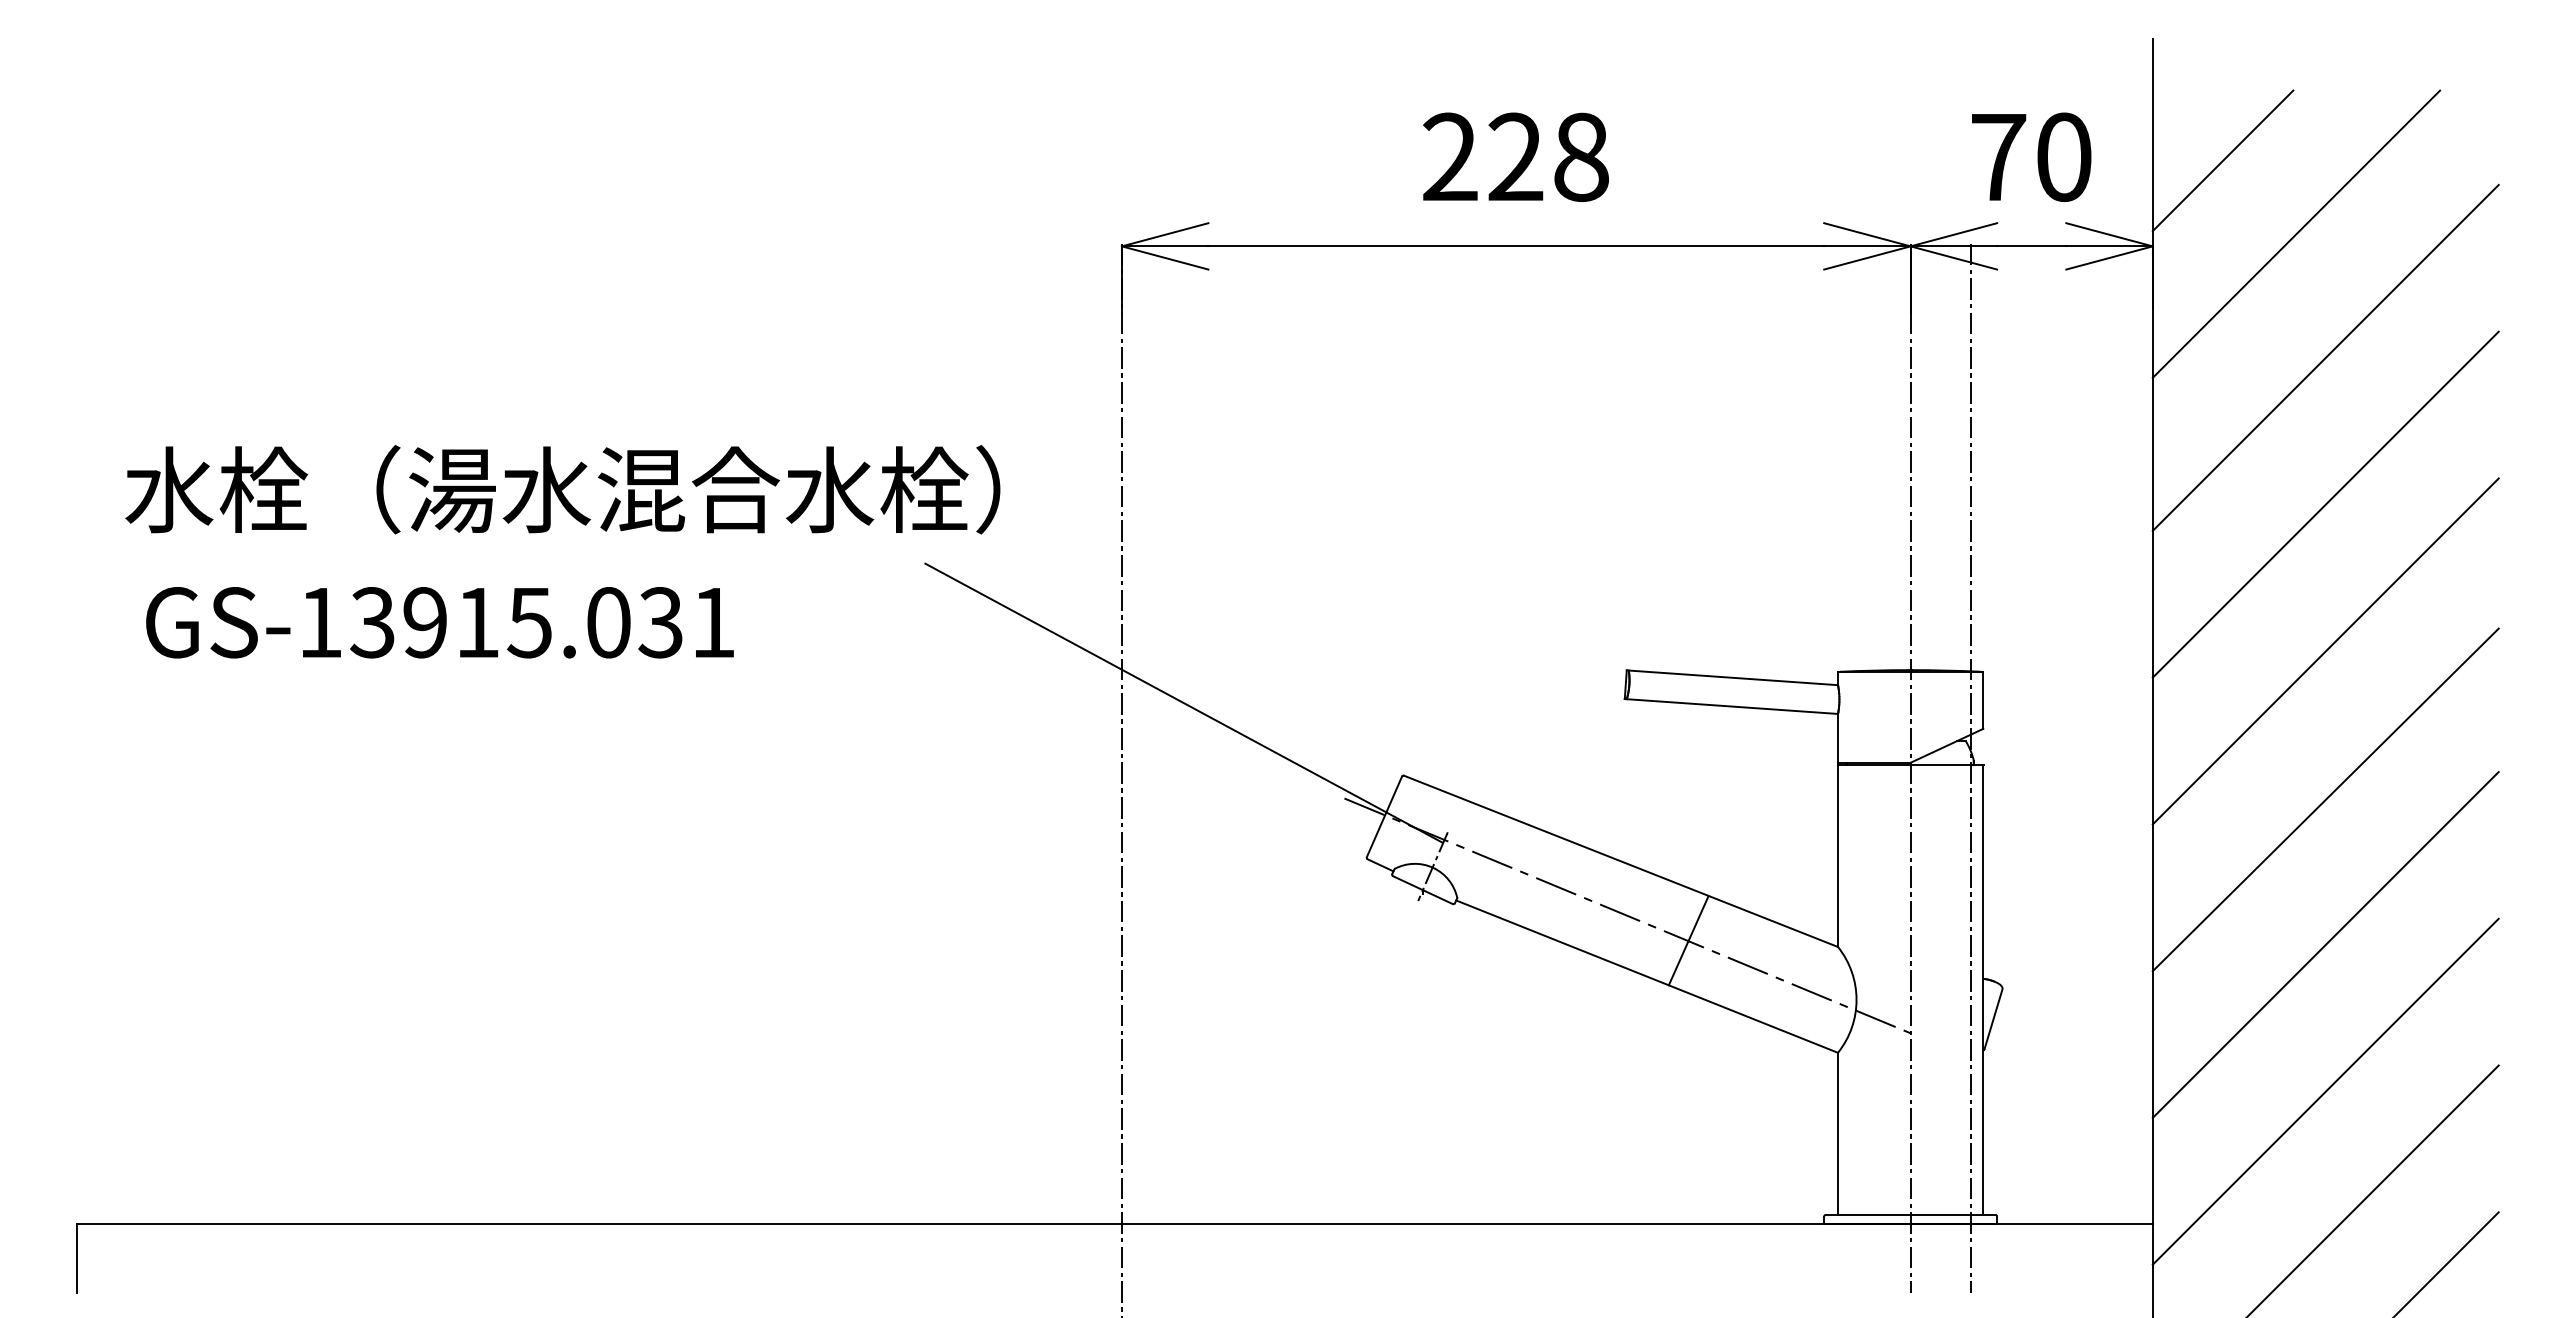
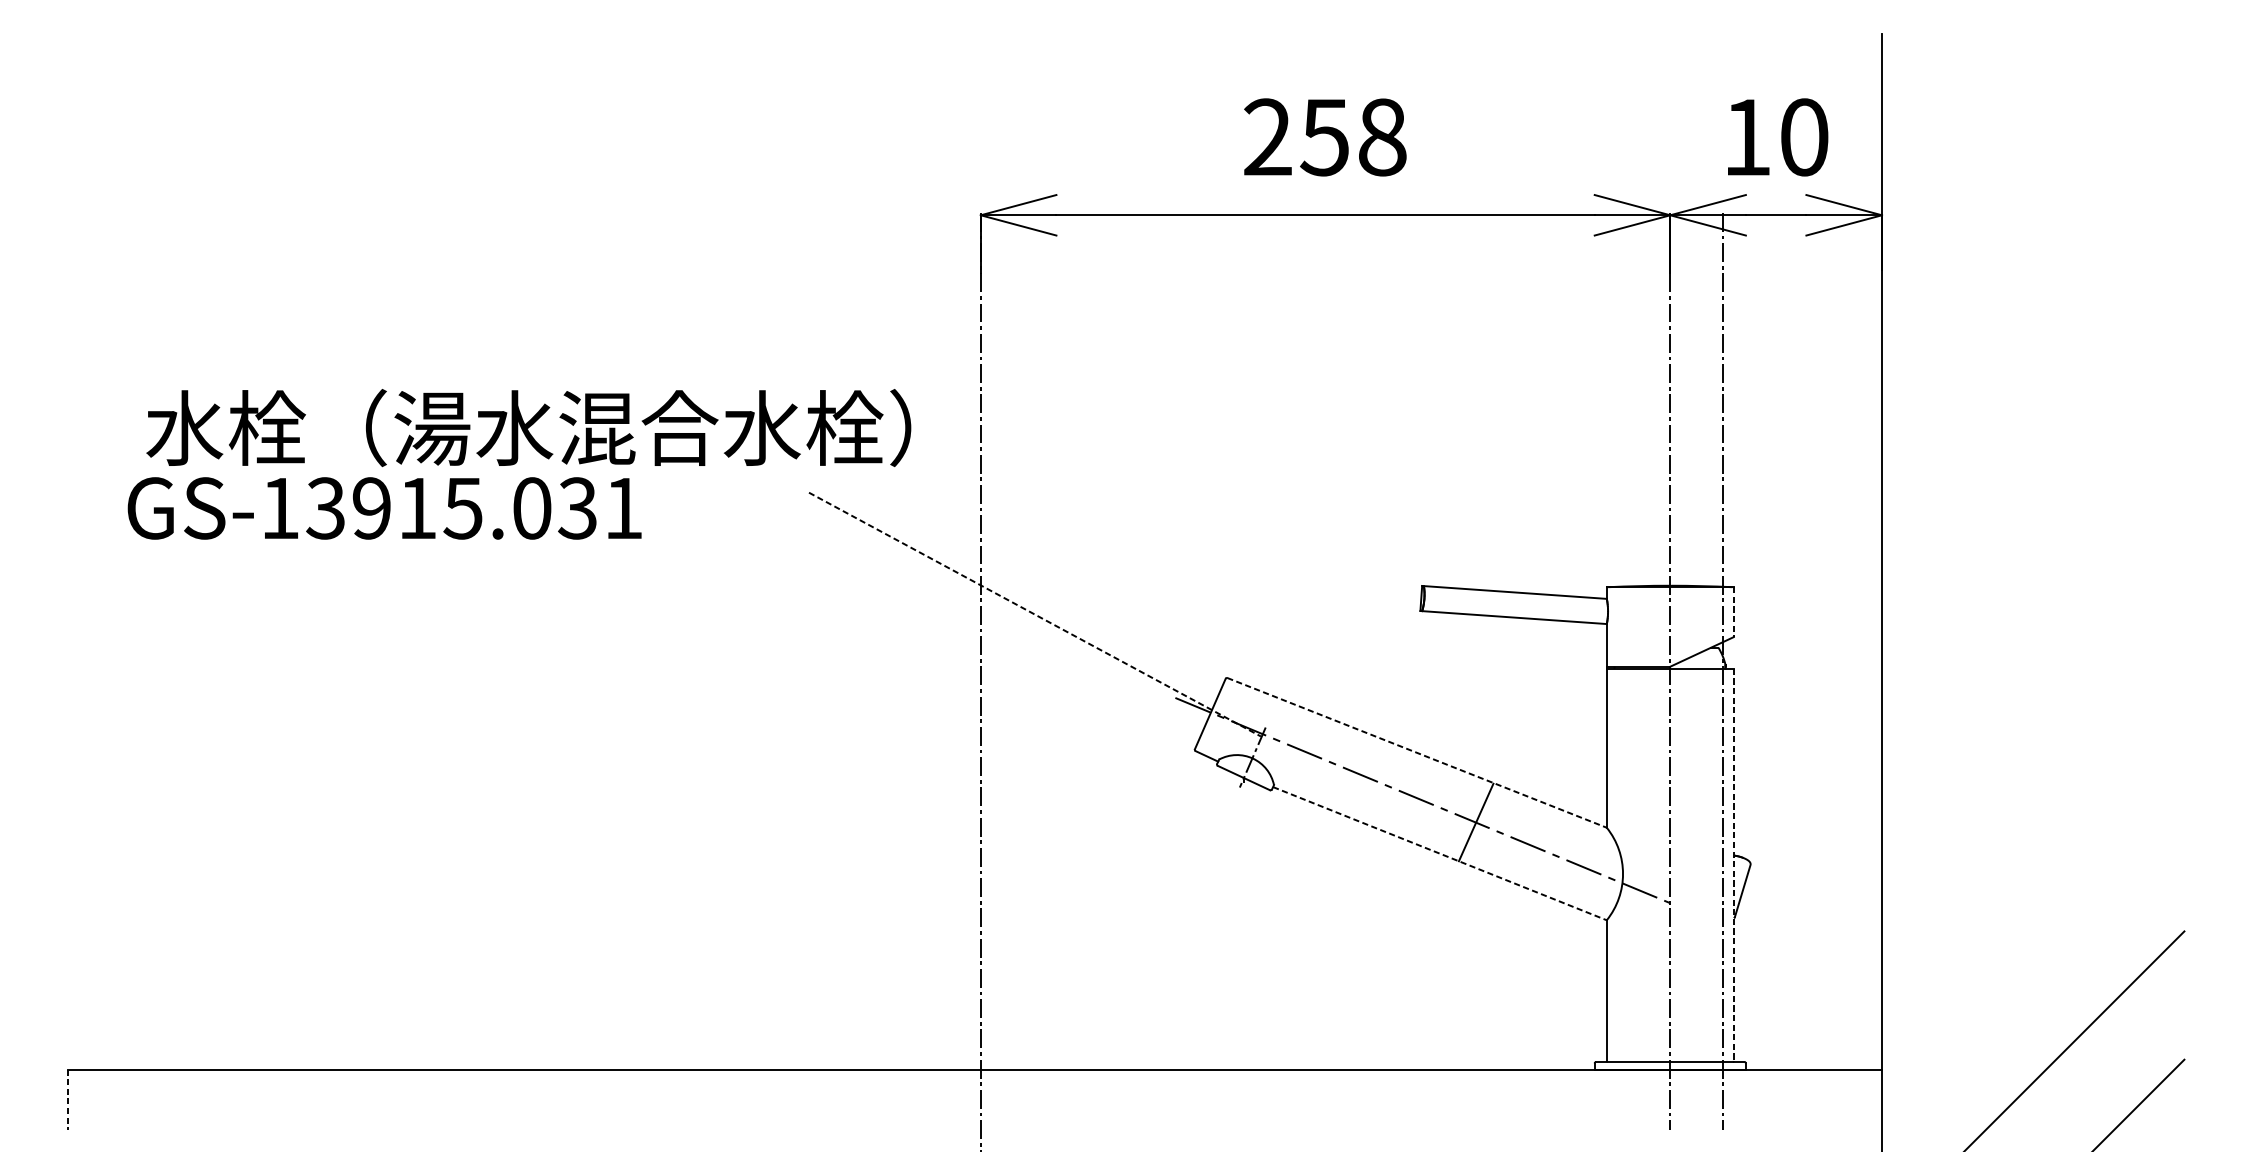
text: (1515, 157) -> (1324, 137), 228 -> 258
text: (1999, 157) -> (1747, 137), 70 -> 10
line: (2222, 160) -> (1942, 140), removed
line: (2296, 233) -> (2007, 204), removed
line: (2325, 357) -> (2032, 312), removed
text: (562, 489) -> (528, 427), moved
line: (2325, 504) -> (2032, 440), removed
text: (439, 622) -> (384, 508), moved
line: (2325, 651) -> (2032, 569), removed
line: (1983, 700) -> (1734, 612), solid -> dashed
line: (1183, 703) -> (1034, 614), solid -> dashed
line: (2325, 799) -> (2032, 698), removed
line: (1621, 861) -> (1417, 753), solid -> dashed
line: (2325, 944) -> (2032, 825), removed
line: (1647, 976) -> (1440, 853), solid -> dashed
line: (1983, 990) -> (1734, 865), solid -> dashed
line: (2325, 1091) -> (2032, 954), removed
line: (77, 1258) -> (67, 1100), solid -> dashed

